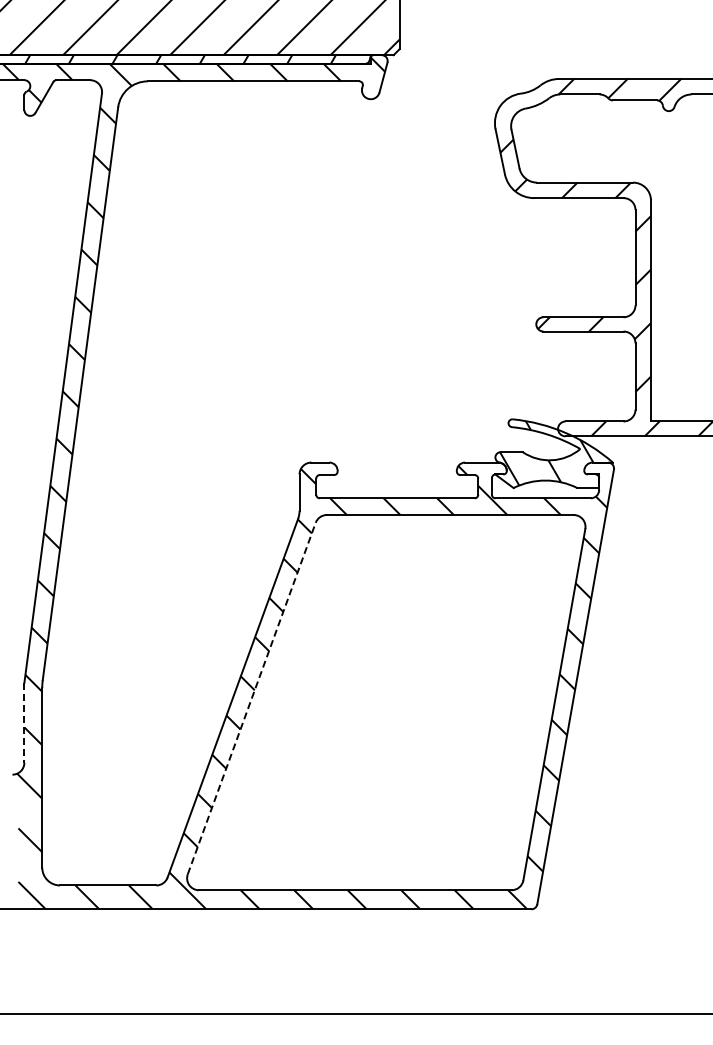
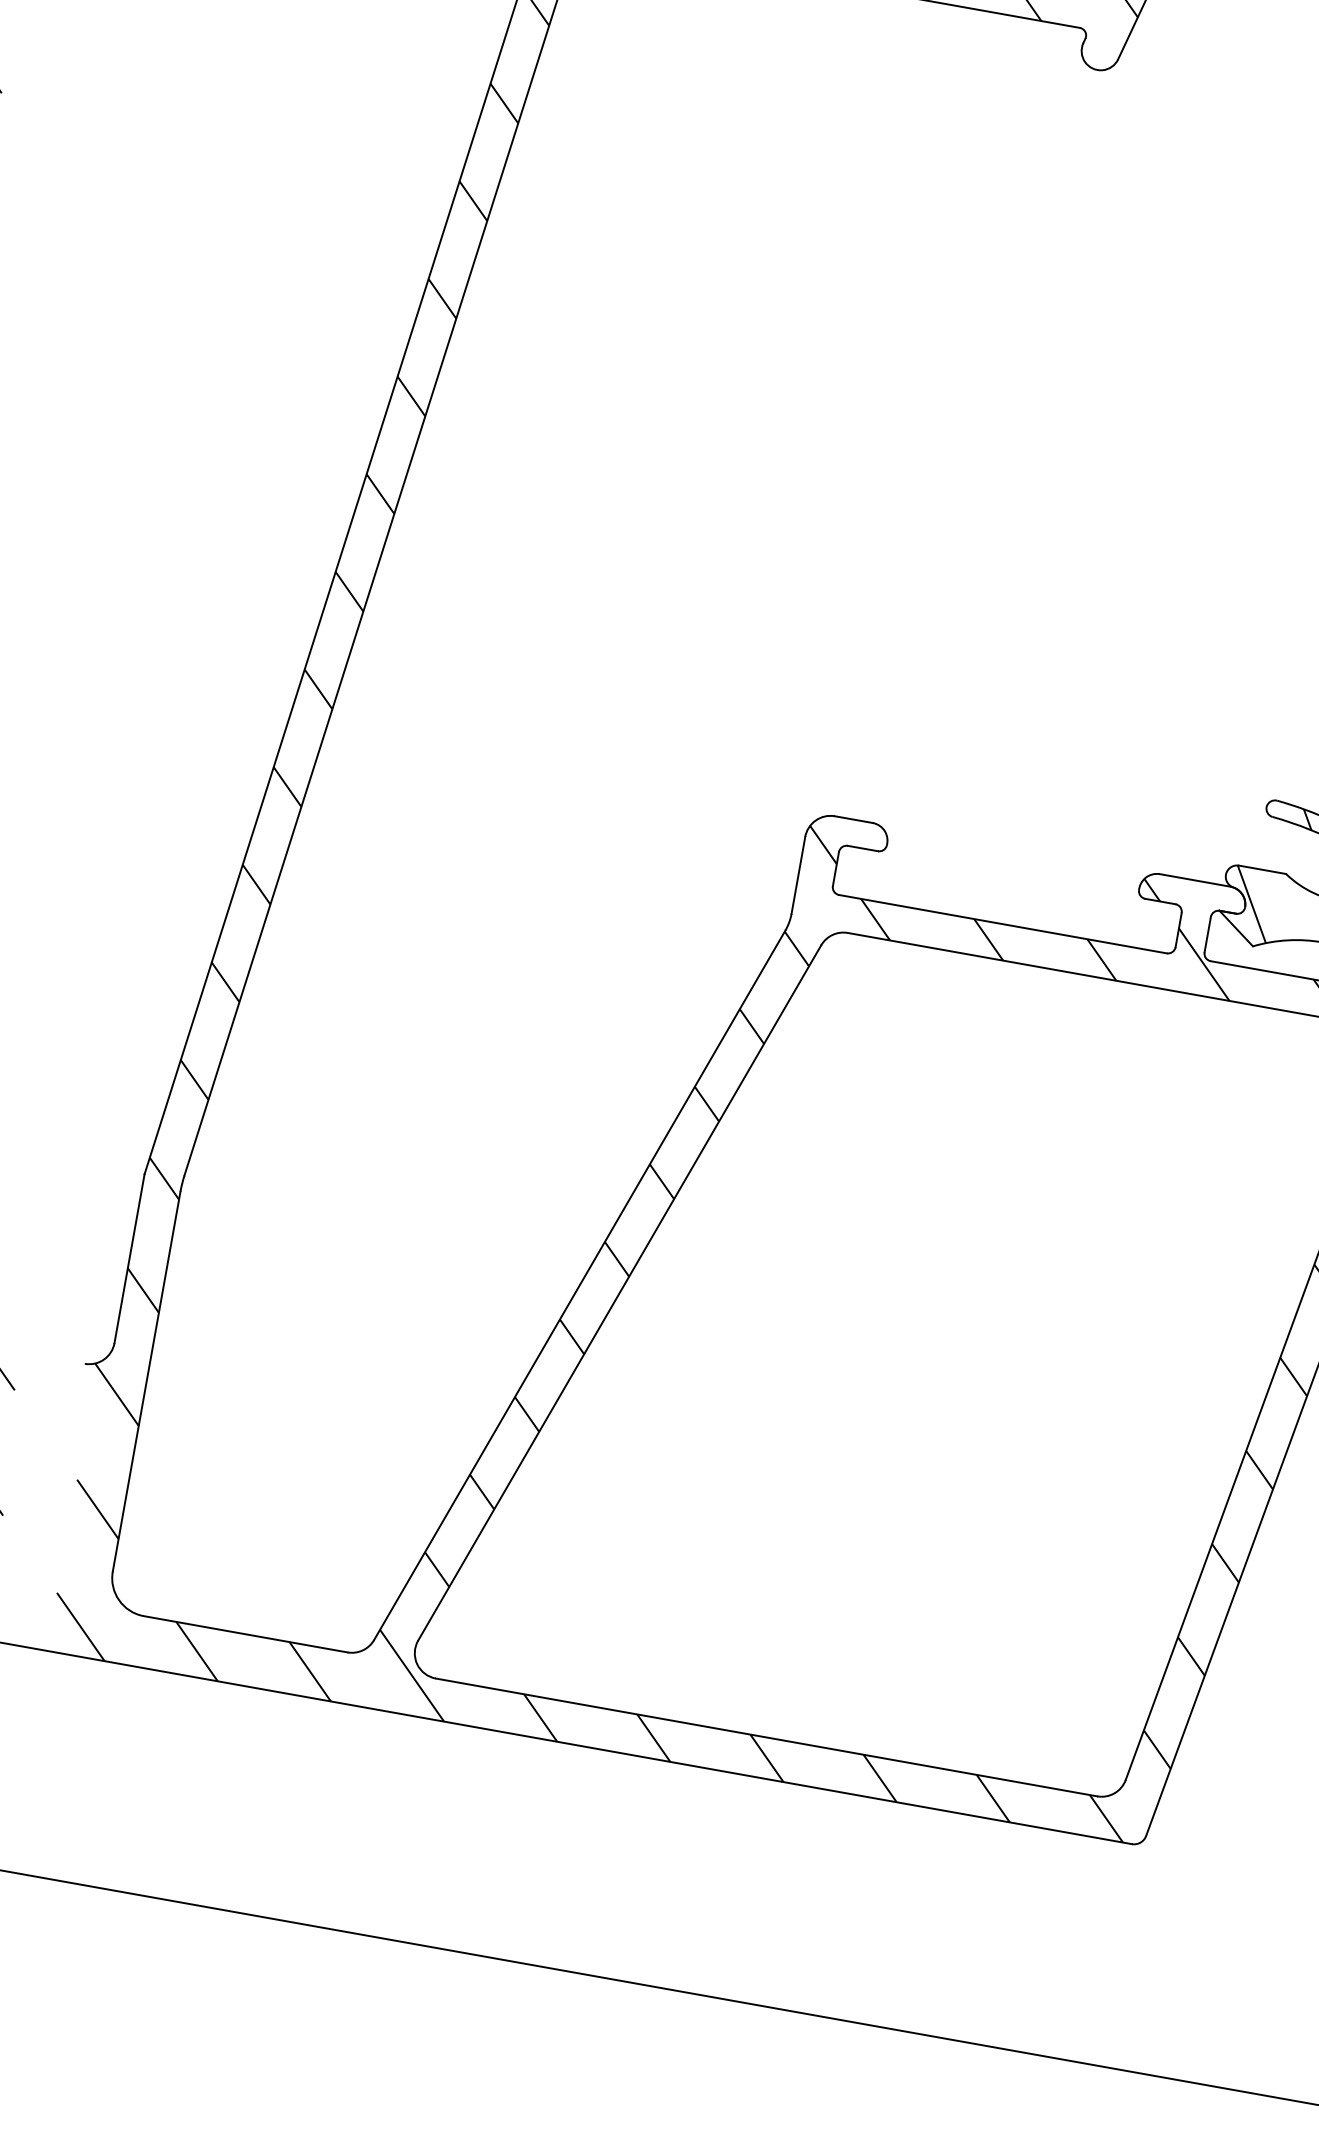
line: (251, 698) -> (619, 1292), dashed -> solid
line: (24, 722) -> (129, 1257), dashed -> solid

